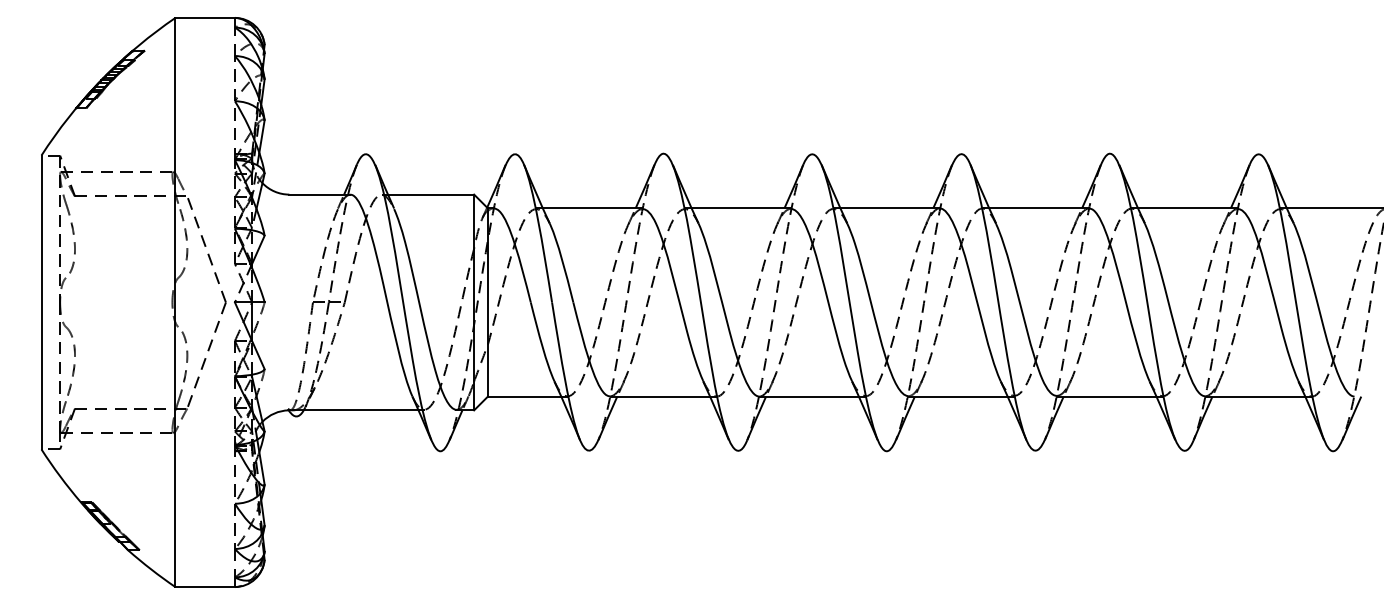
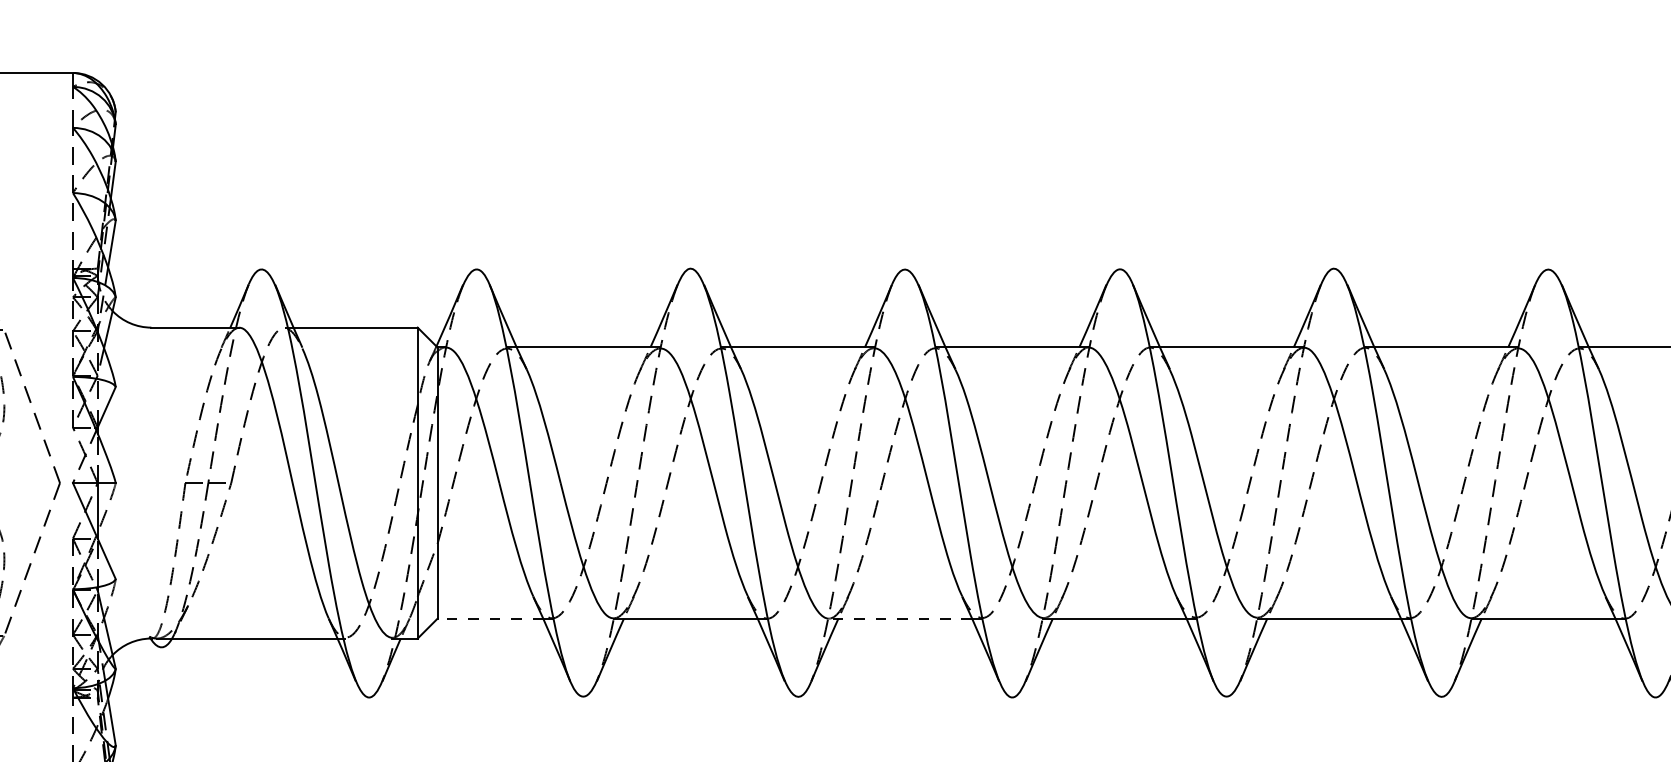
line: (524, 396) -> (490, 618), solid -> dashed
line: (809, 396) -> (900, 618), solid -> dashed

